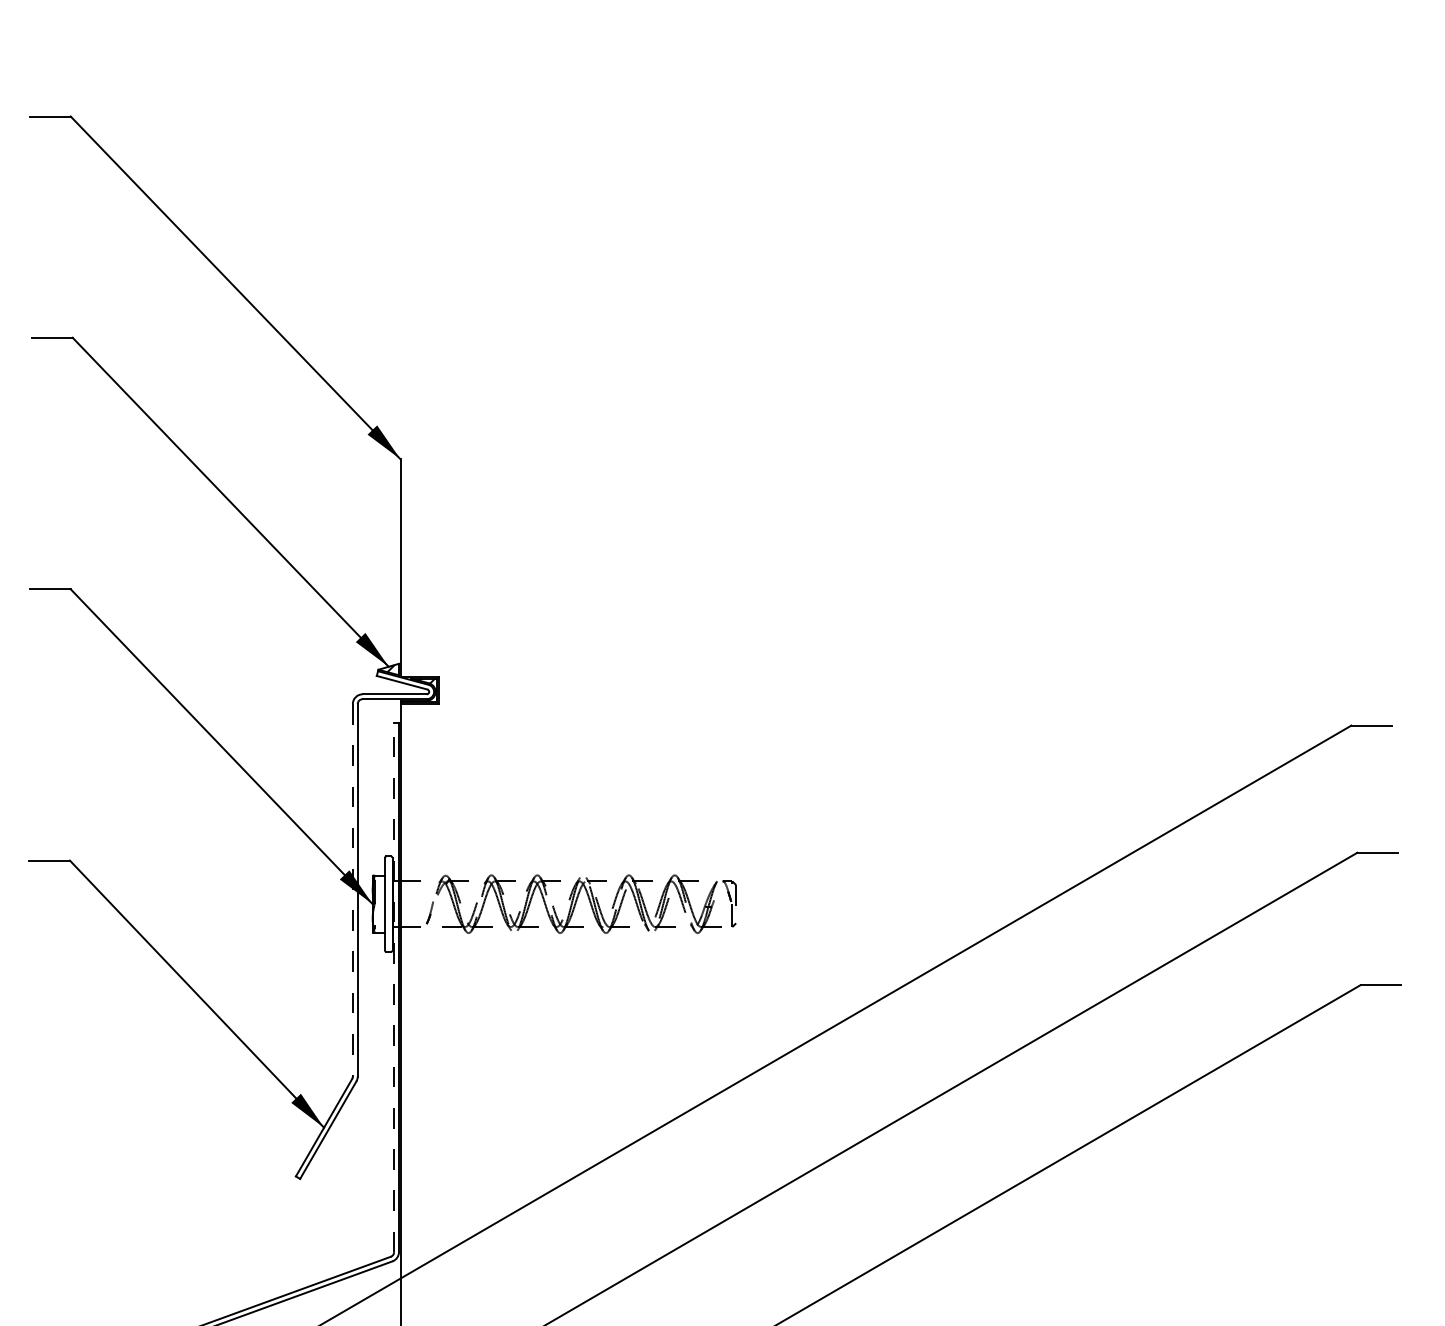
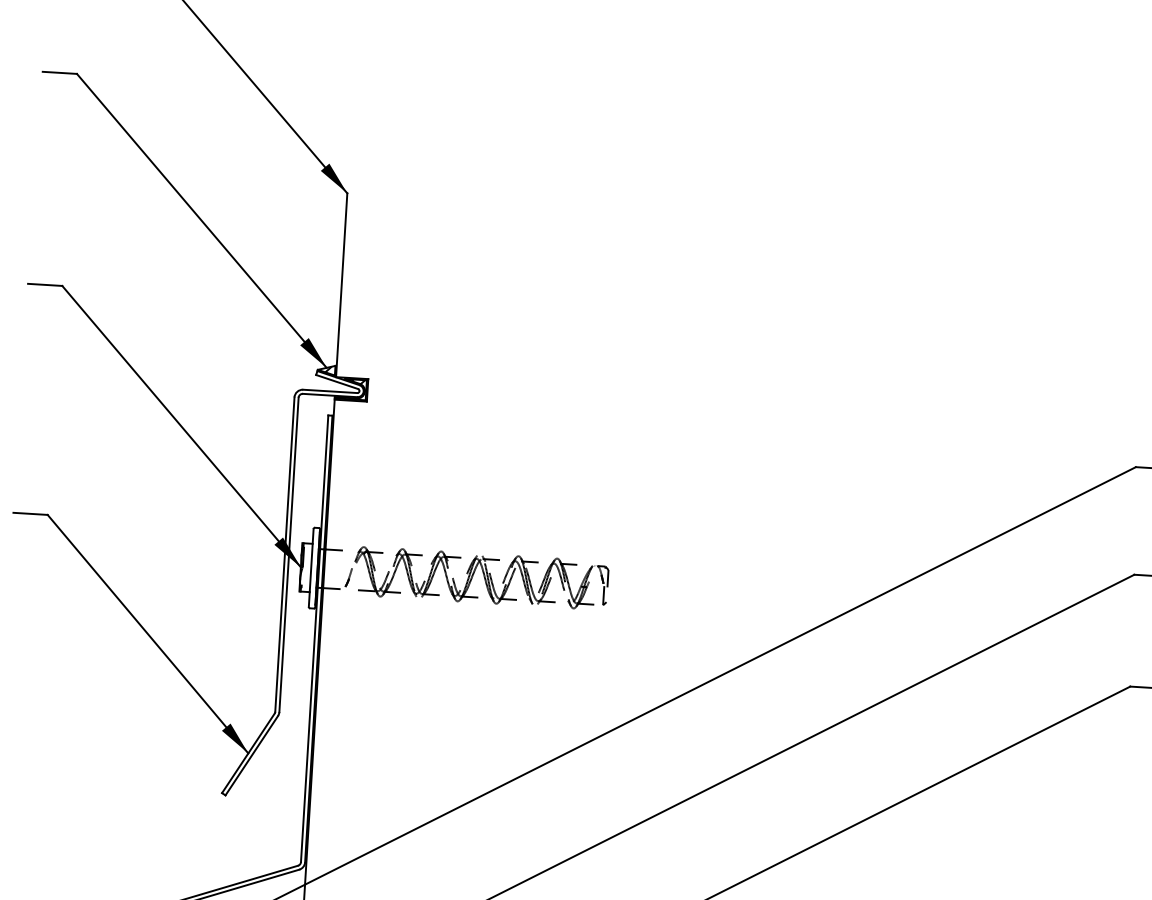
line: (352, 890) -> (284, 554), dashed -> solid
line: (394, 987) -> (314, 638), dashed -> solid

